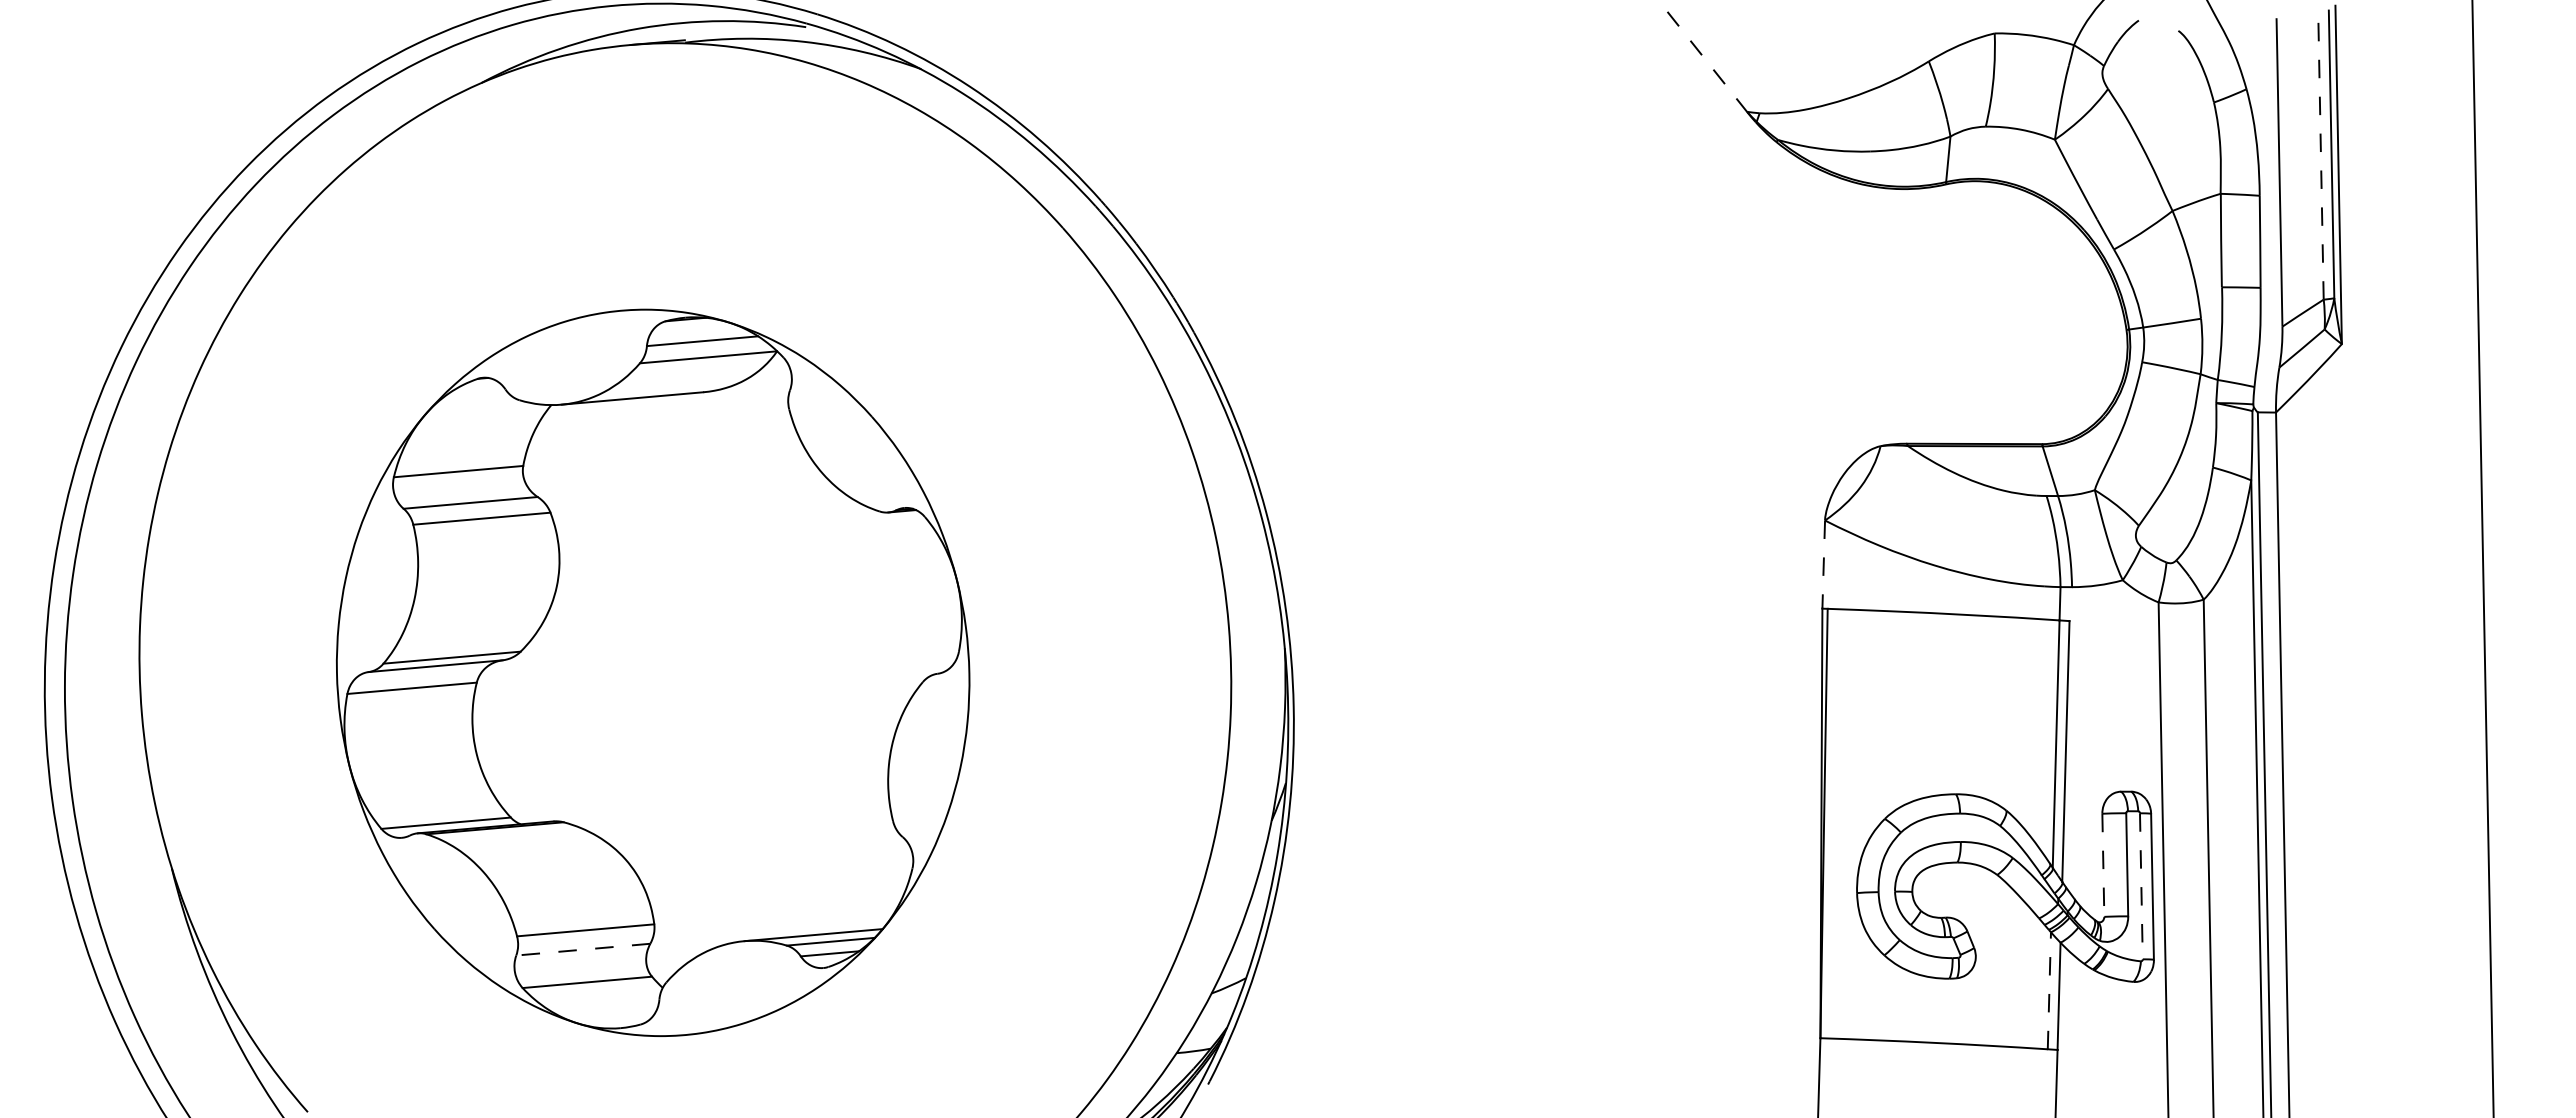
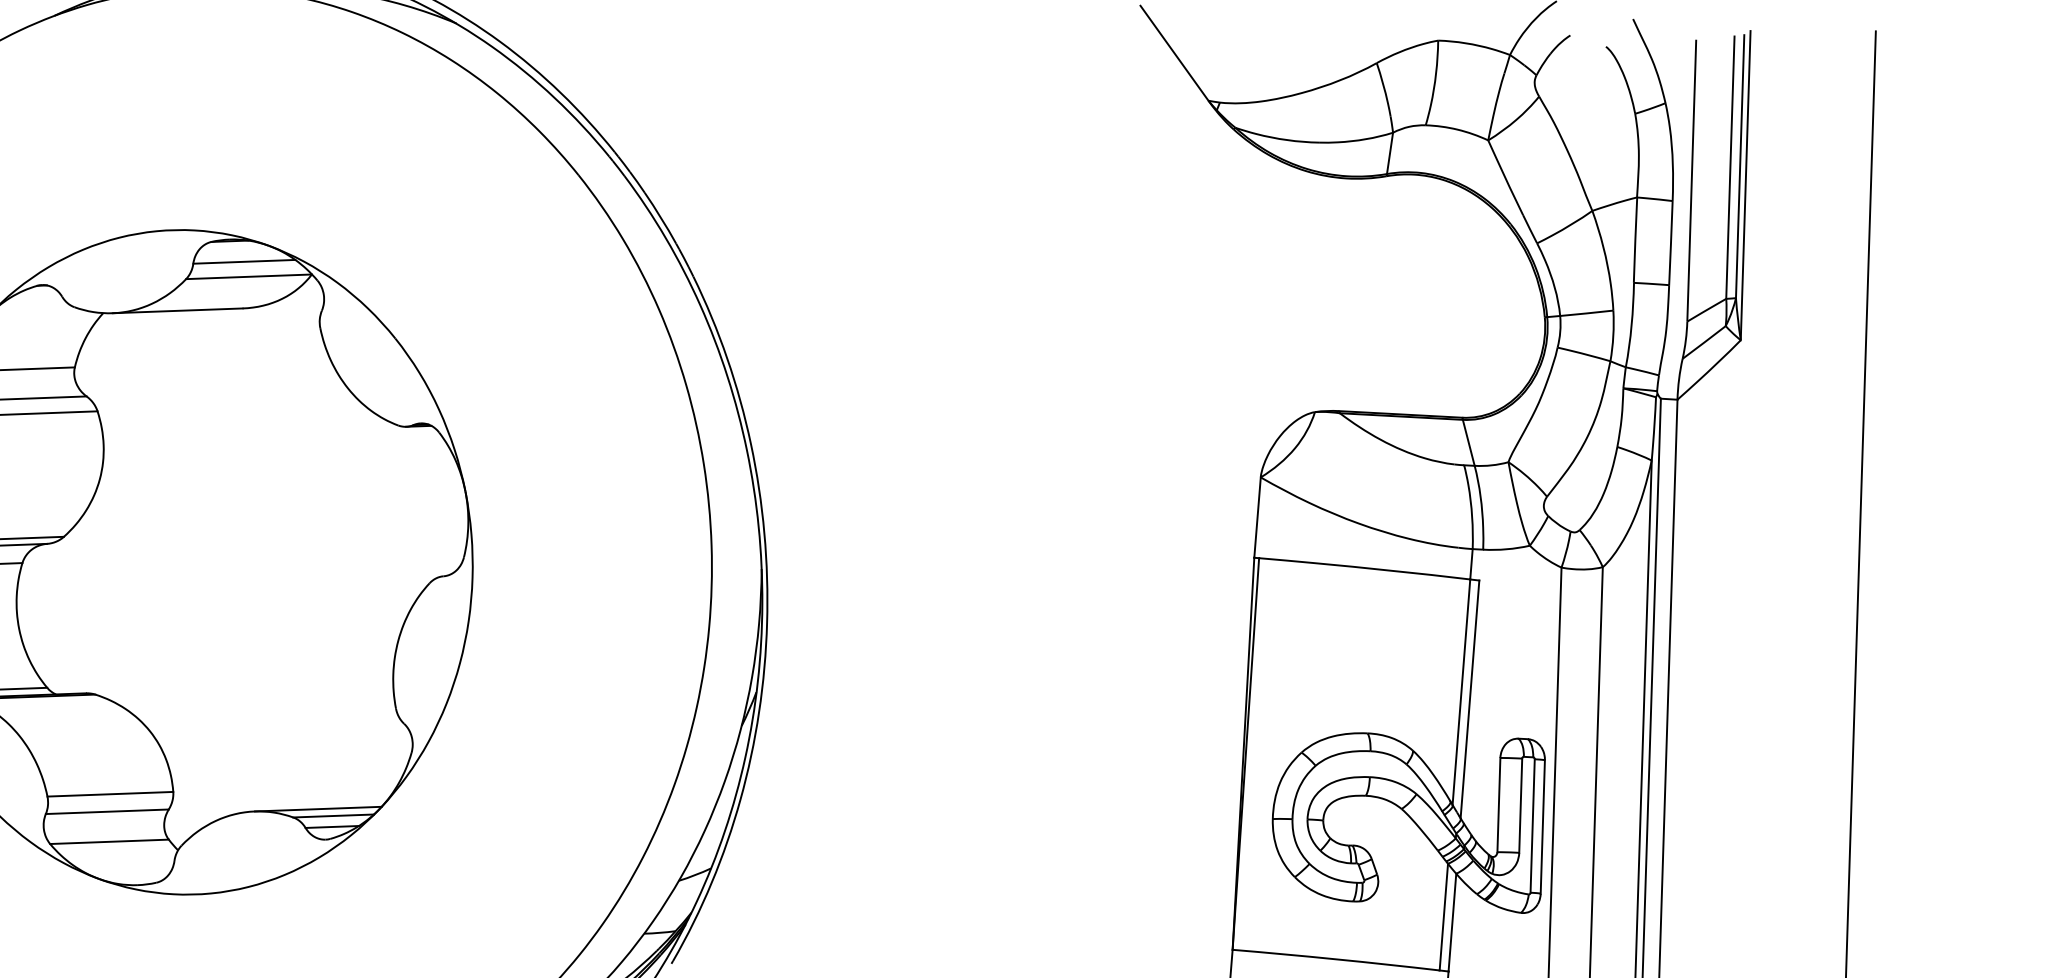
line: (1707, 61) -> (1174, 52), dashed -> solid
line: (2320, 156) -> (1729, 168), dashed -> solid
line: (1823, 565) -> (1257, 518), dashed -> solid
line: (2103, 865) -> (1499, 805), dashed -> solid
line: (2141, 886) -> (1532, 826), dashed -> solid
line: (582, 949) -> (106, 811), dashed -> solid
line: (2049, 990) -> (1443, 916), dashed -> solid

